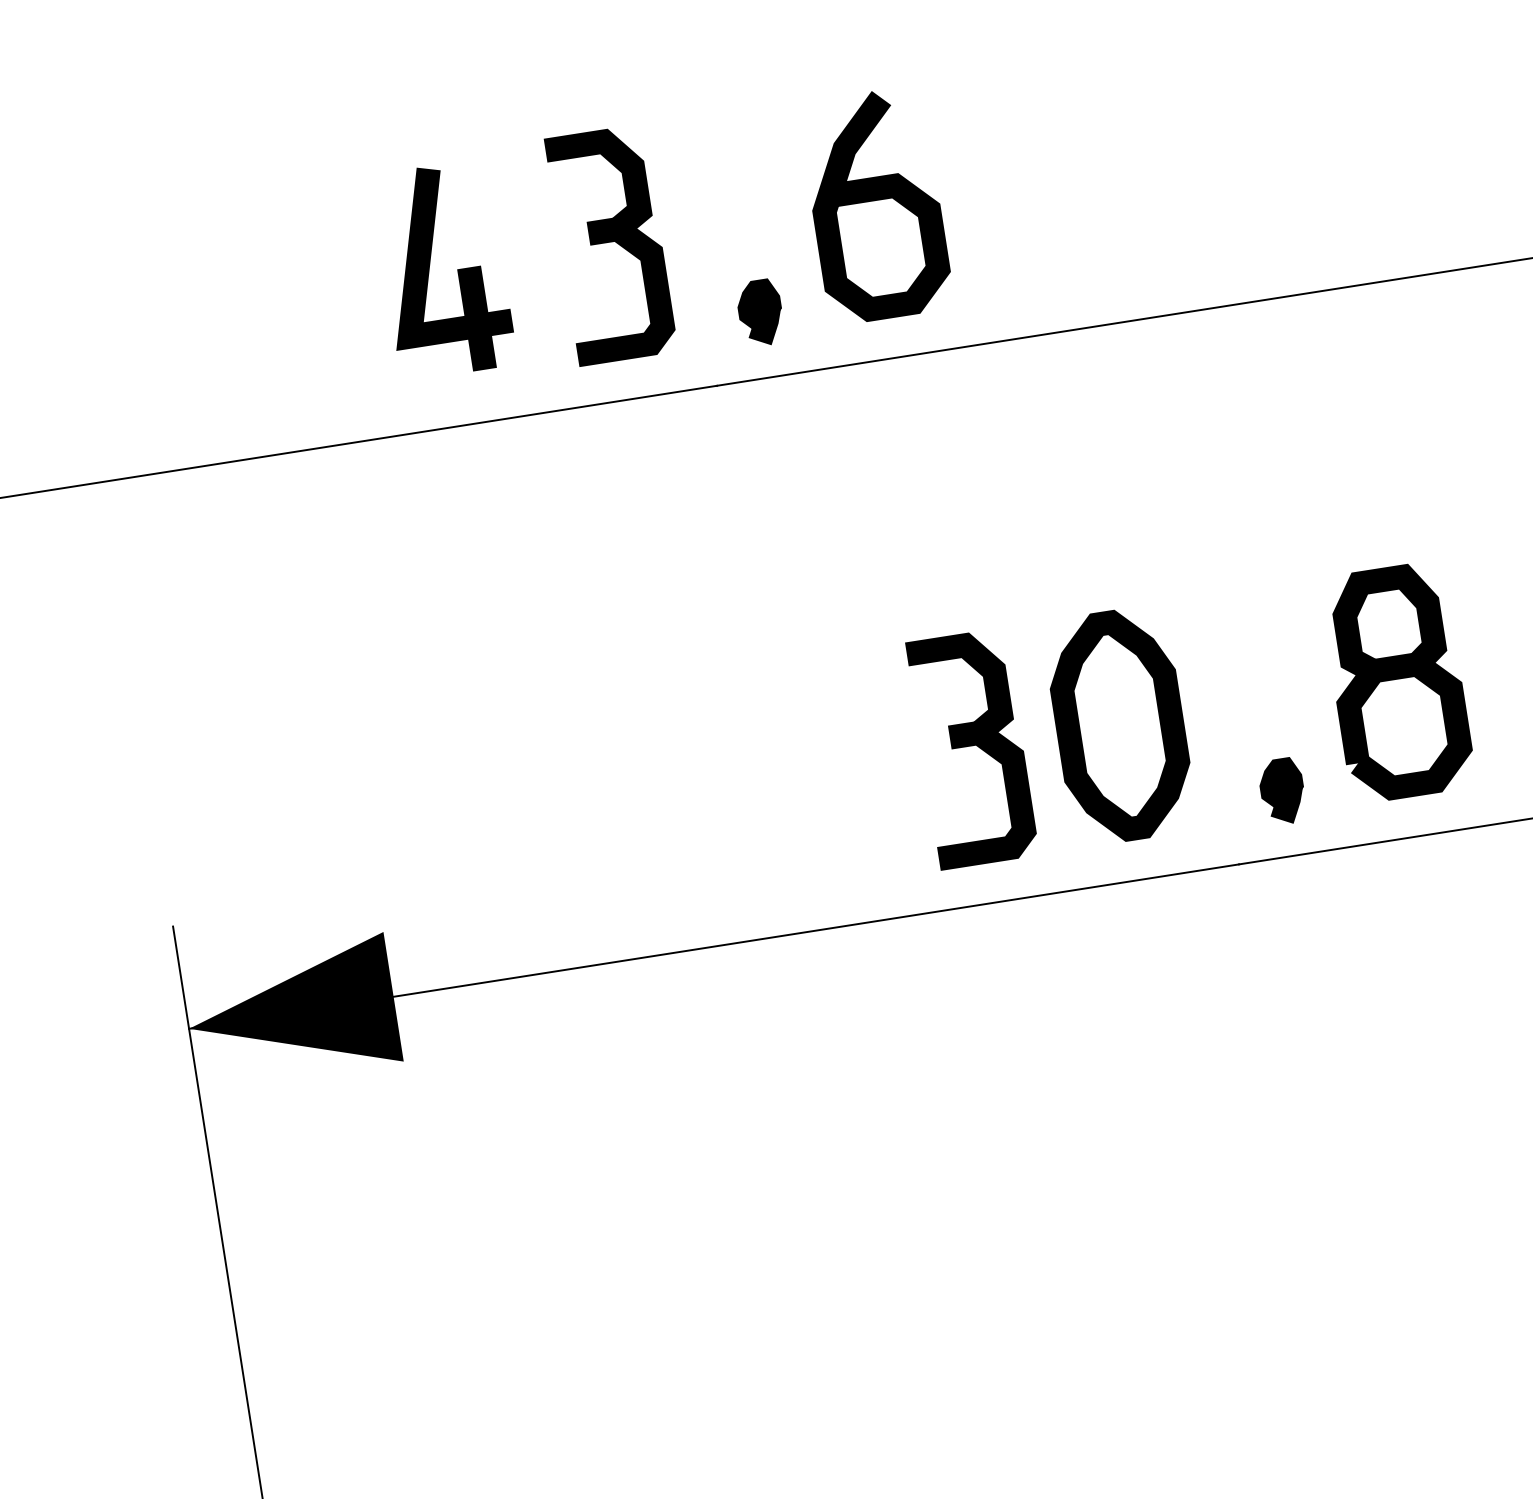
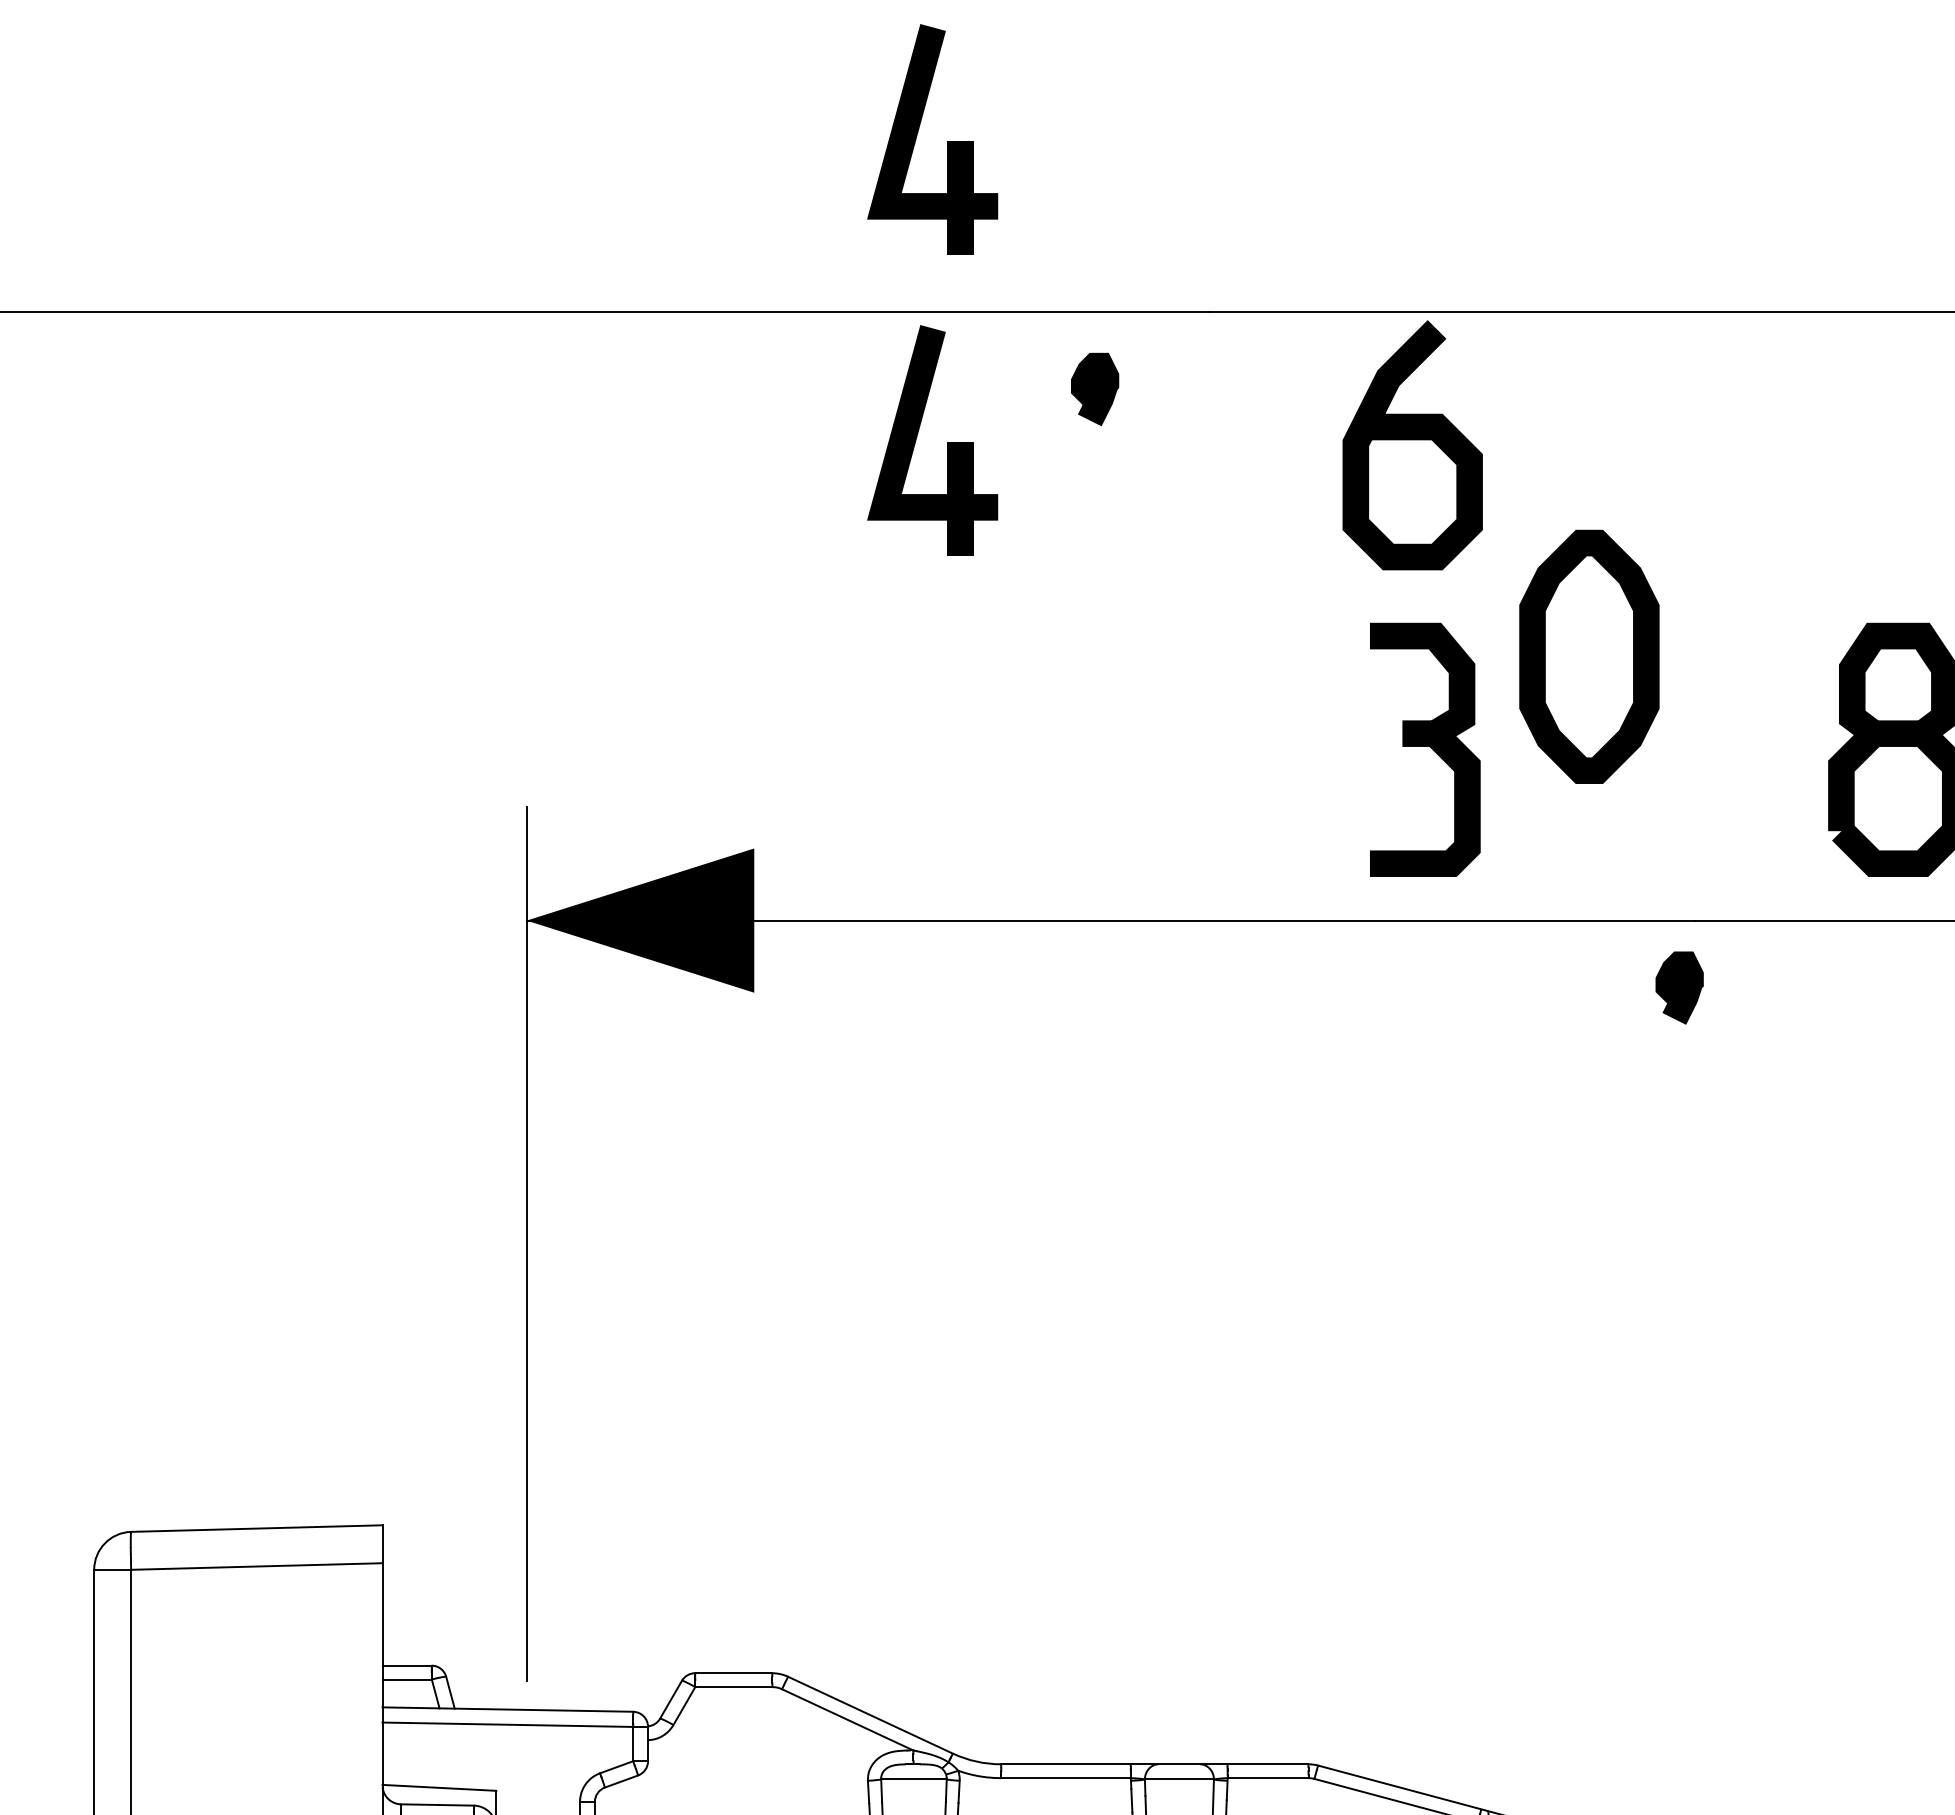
curve: (875, 201) -> (1412, 440), moved
part: (611, 245) -> (1118, 141), removed
part: (760, 313) -> (1095, 389), moved
part: (499, 539) -> (947, 442), added
part: (1120, 725) -> (1589, 656), moved
part: (1282, 791) -> (1679, 987), moved

